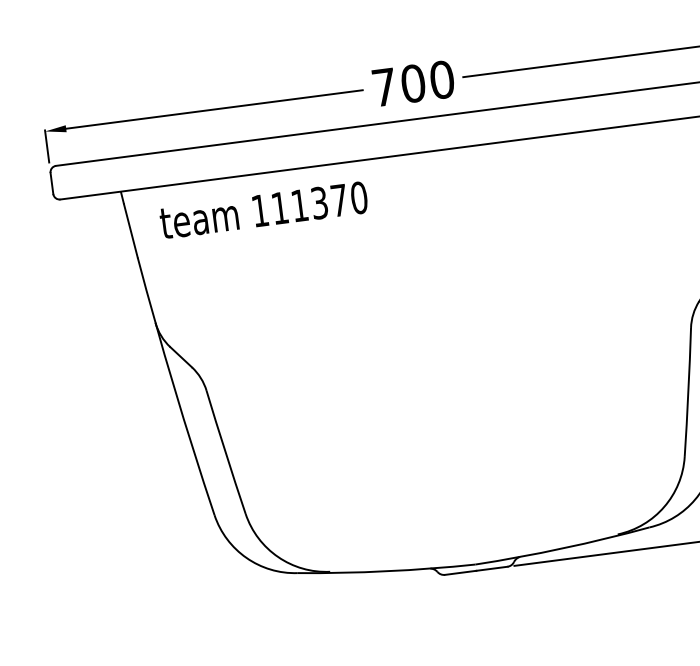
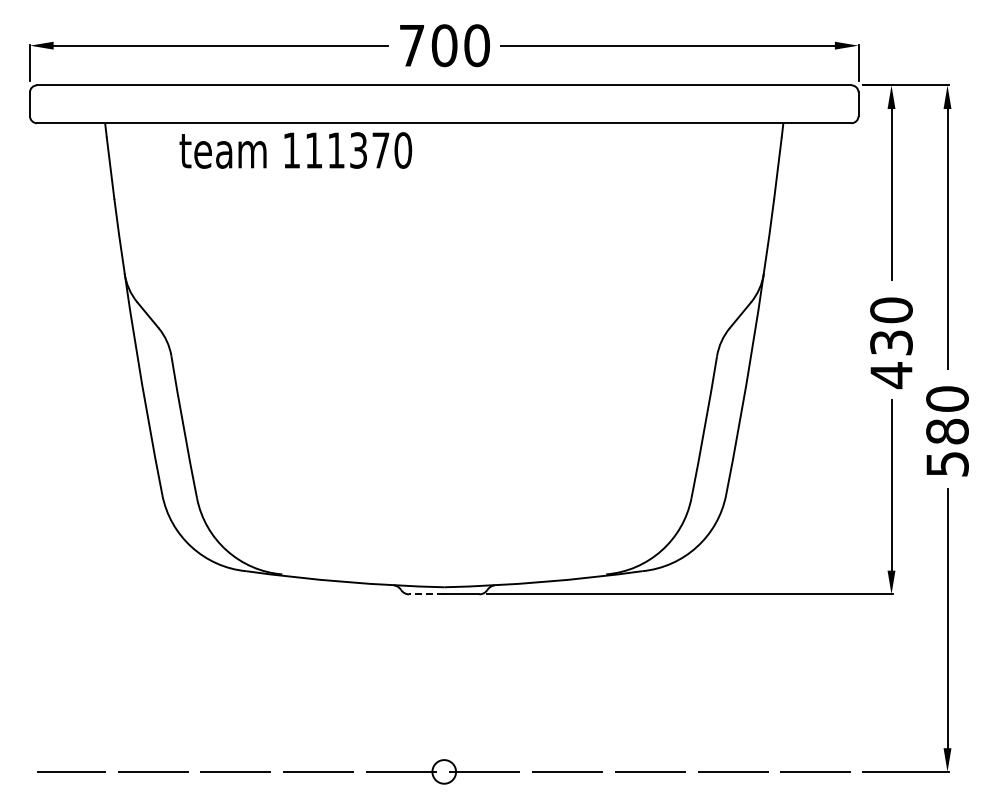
text: (263, 210) -> (295, 150), moved
line: (460, 573) -> (426, 594), solid -> dashed

